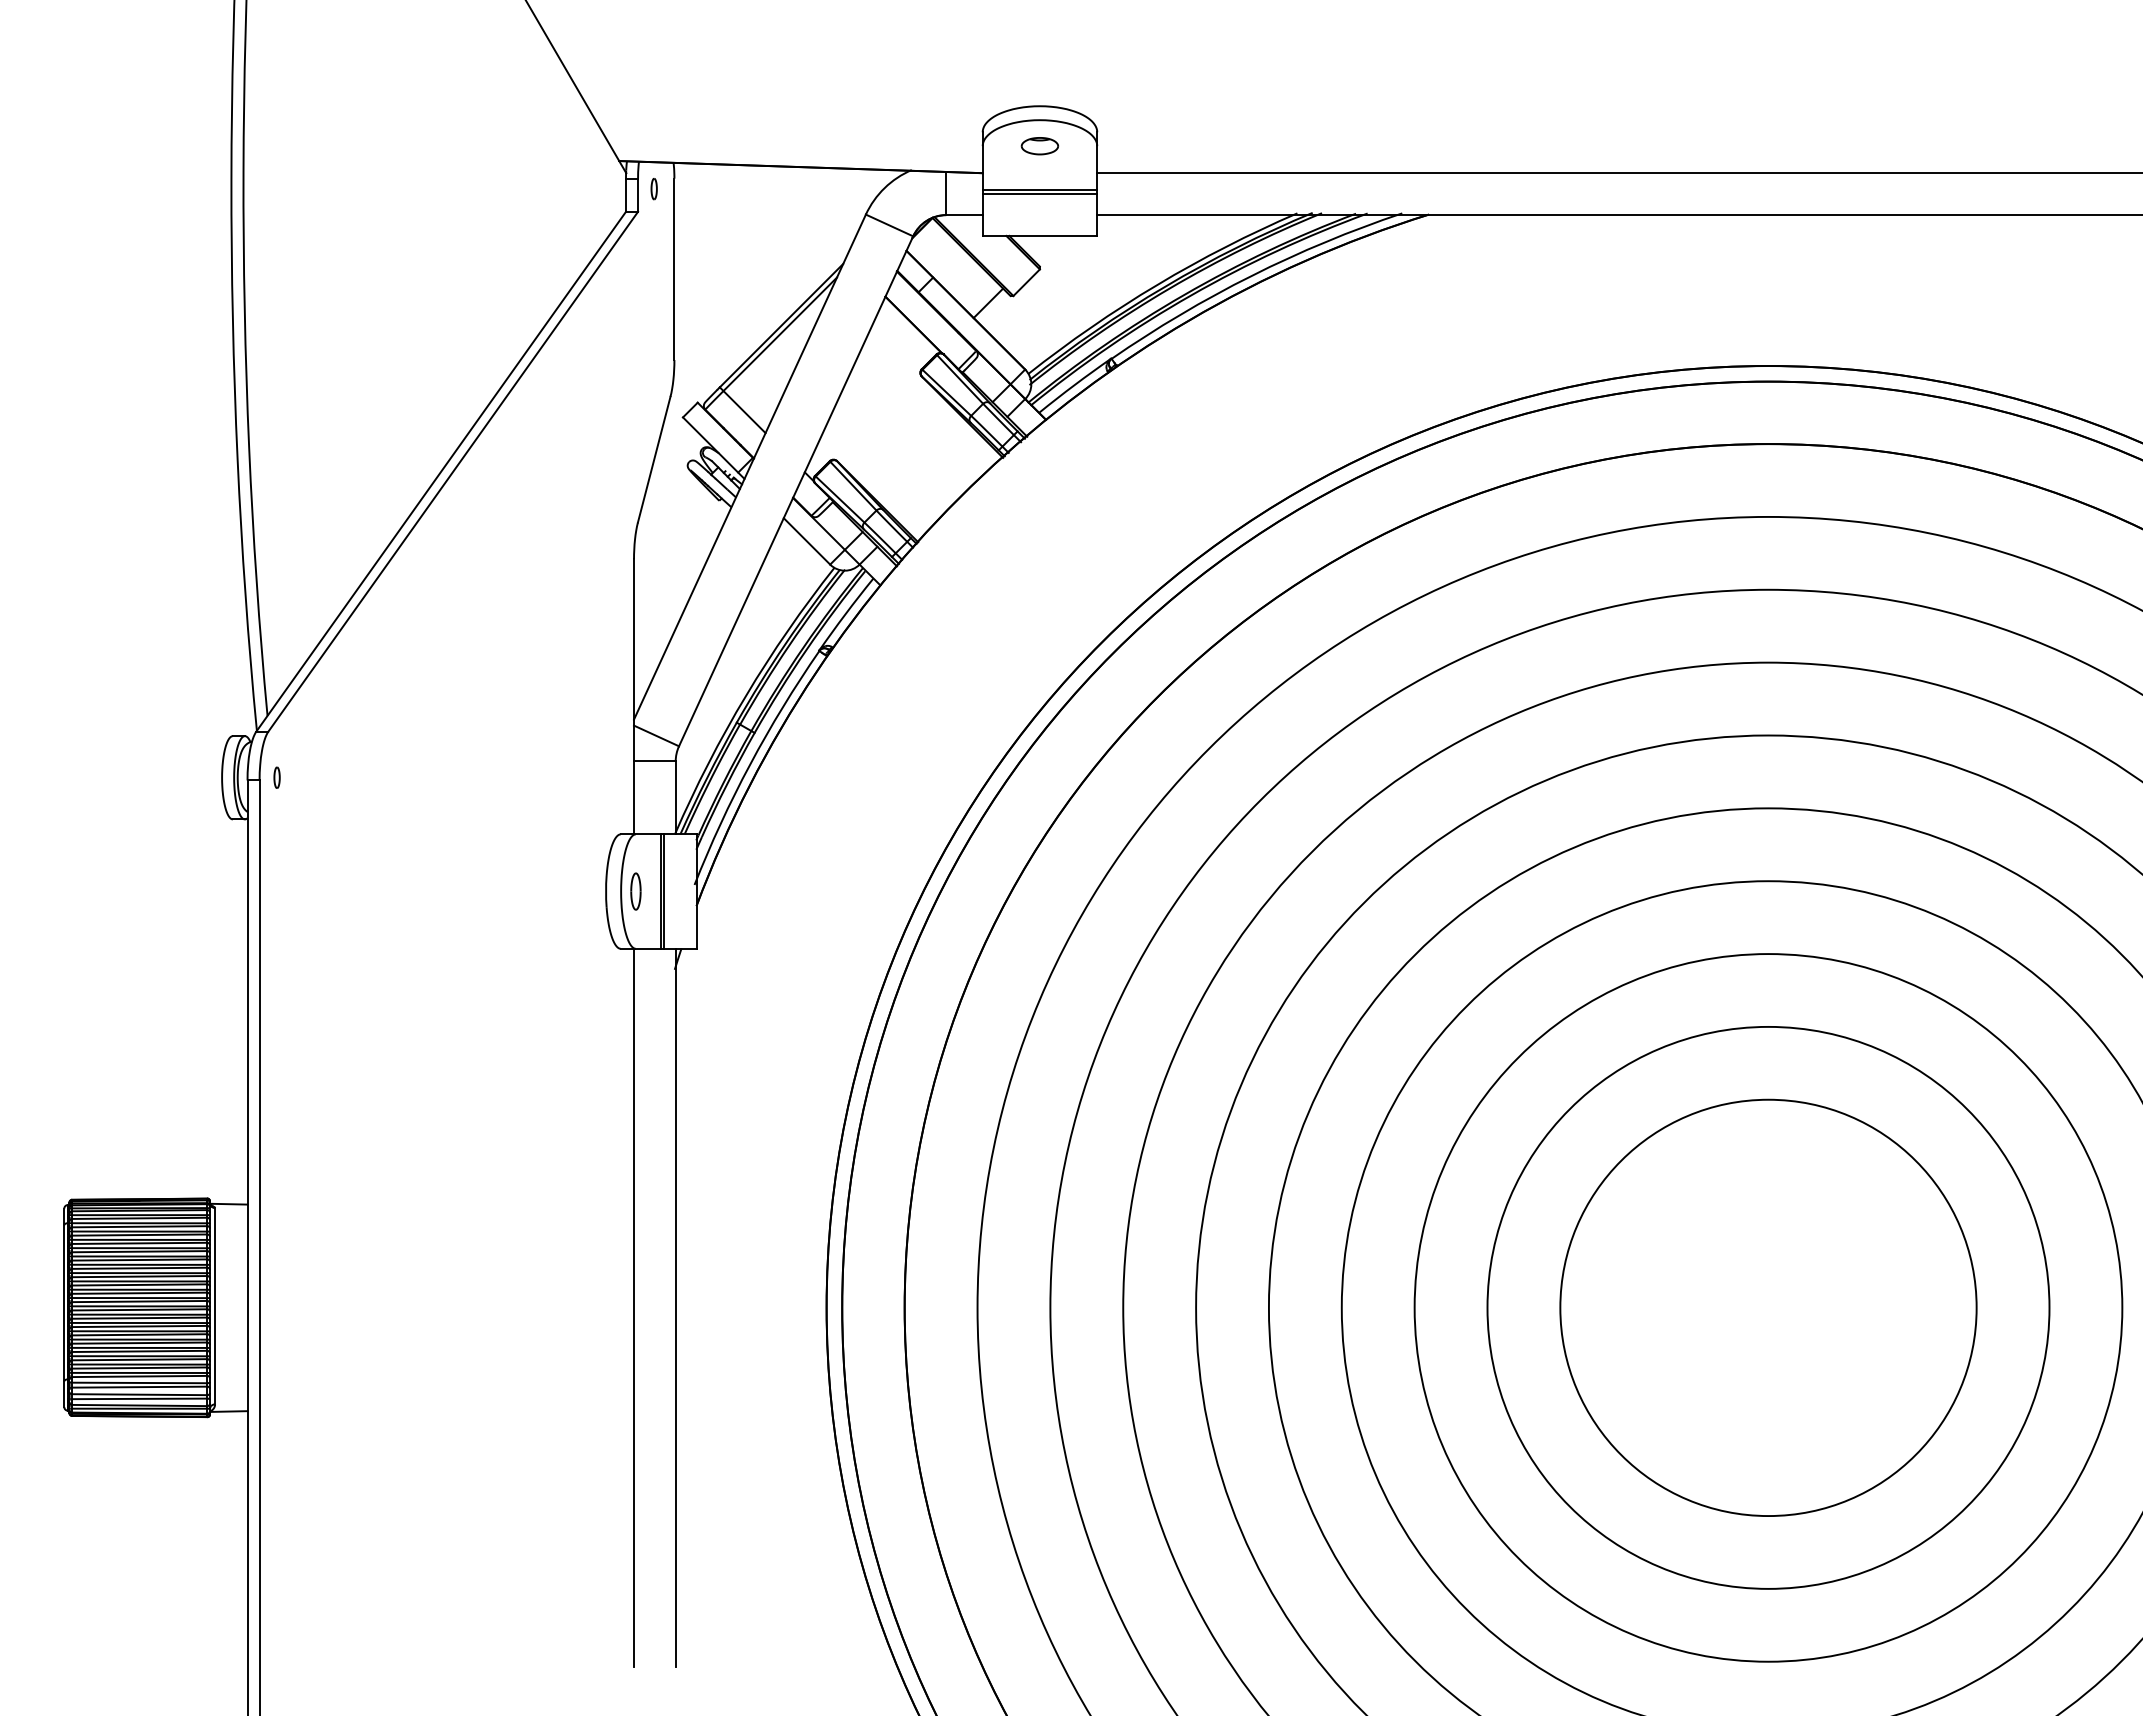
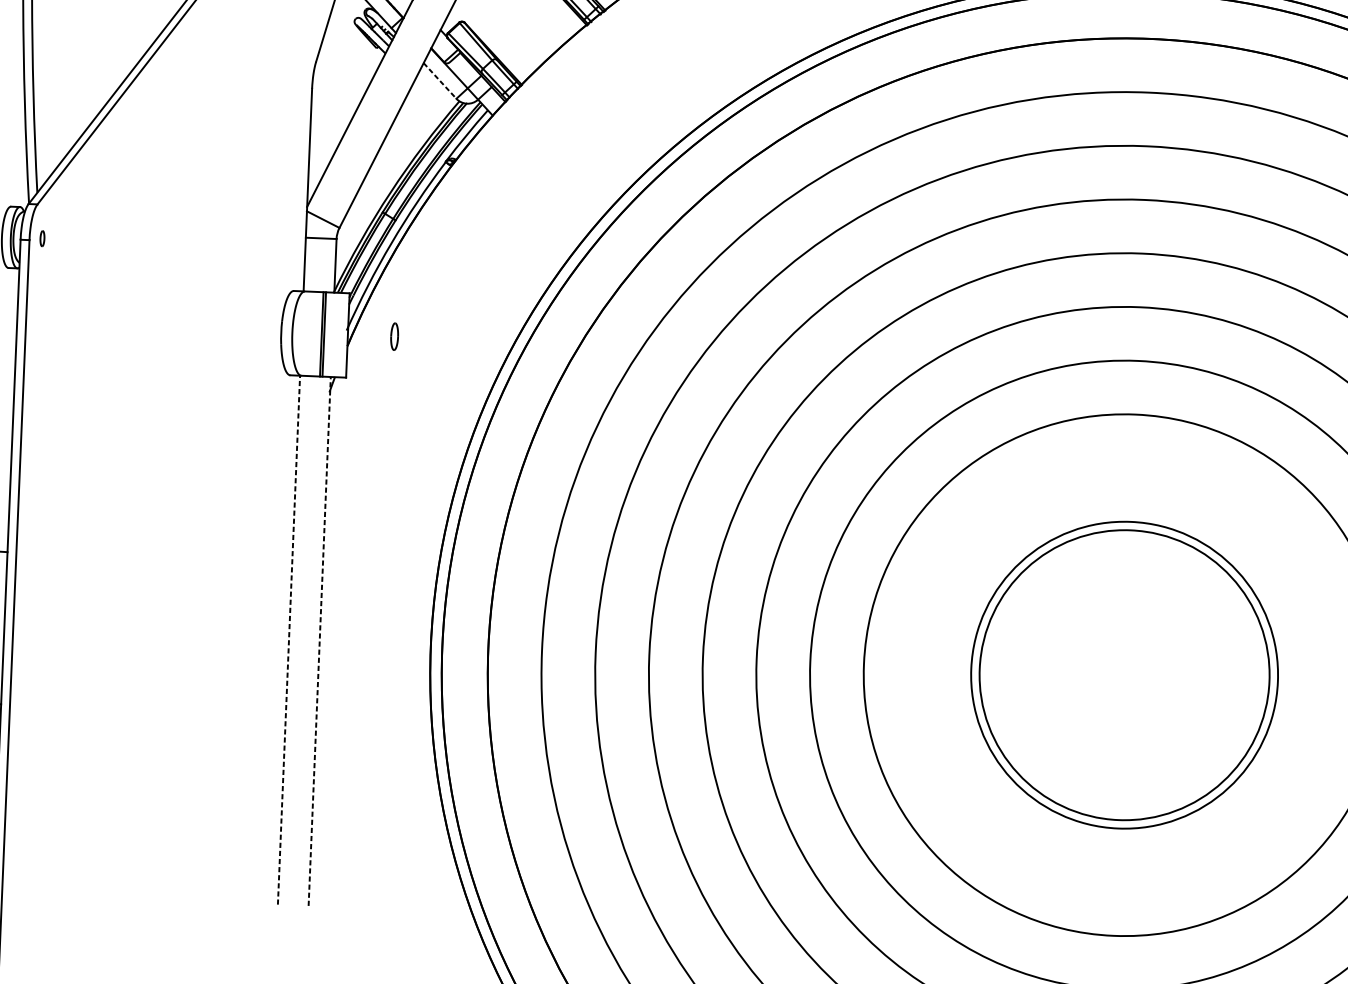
line: (806, 541) -> (439, 81), solid -> dashed
part: (635, 891) -> (394, 336), moved
line: (634, 1307) -> (289, 639), solid -> dashed
line: (675, 1307) -> (319, 641), solid -> dashed
circle: (1768, 1307) -> (1124, 674), size x0.7

